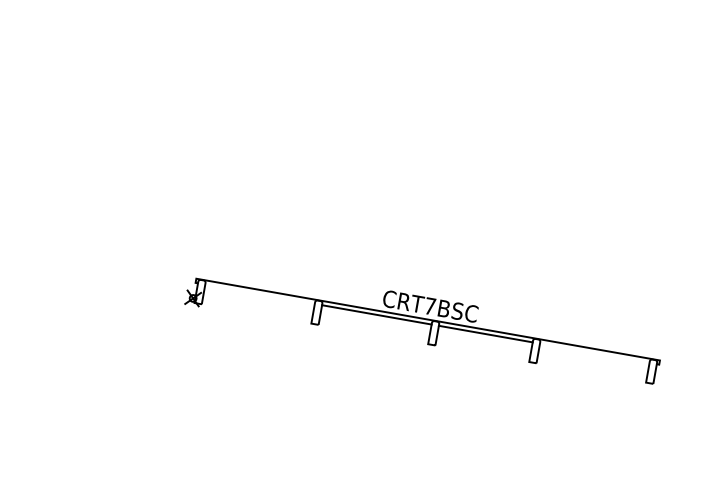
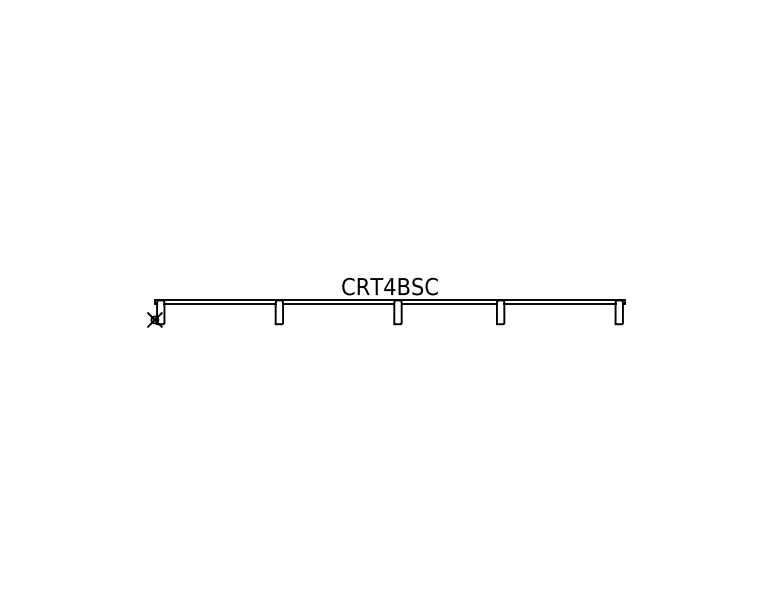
line: (259, 294) -> (219, 304), added
text: (430, 306) -> (389, 286), CRT7BSC -> CRT4BSC
line: (594, 353) -> (559, 304), added

